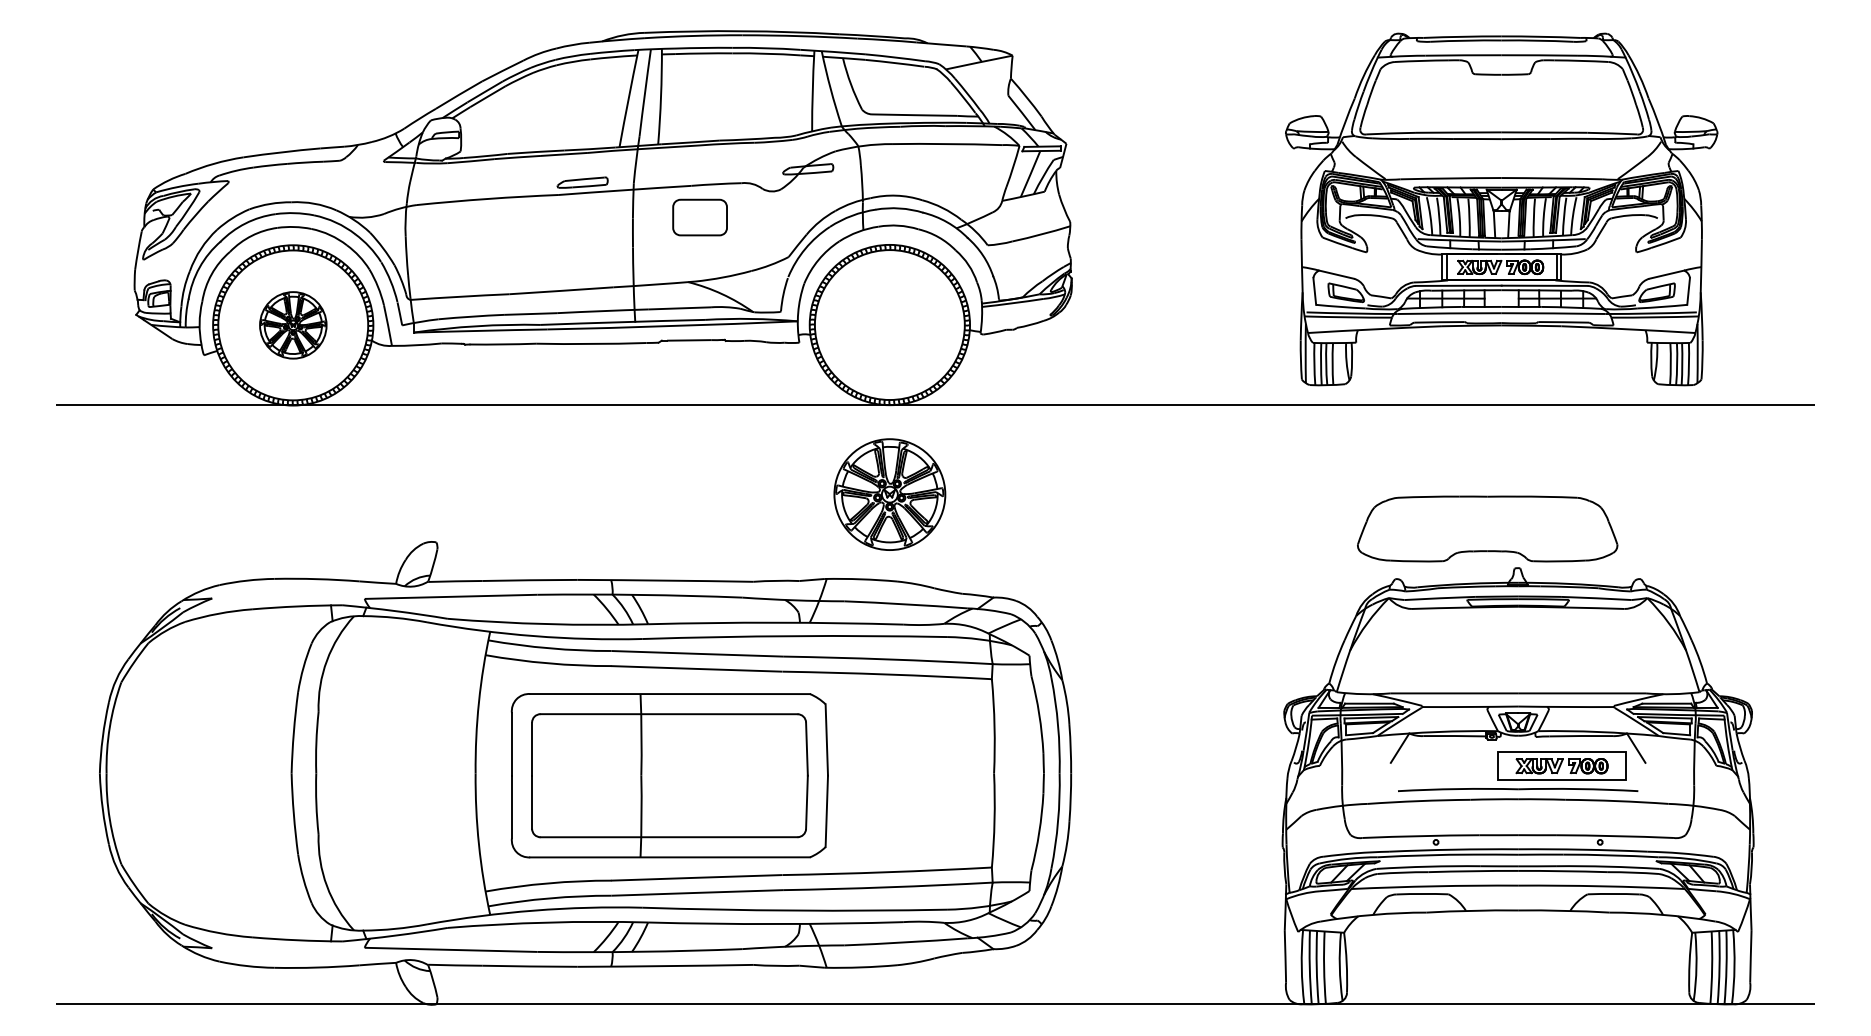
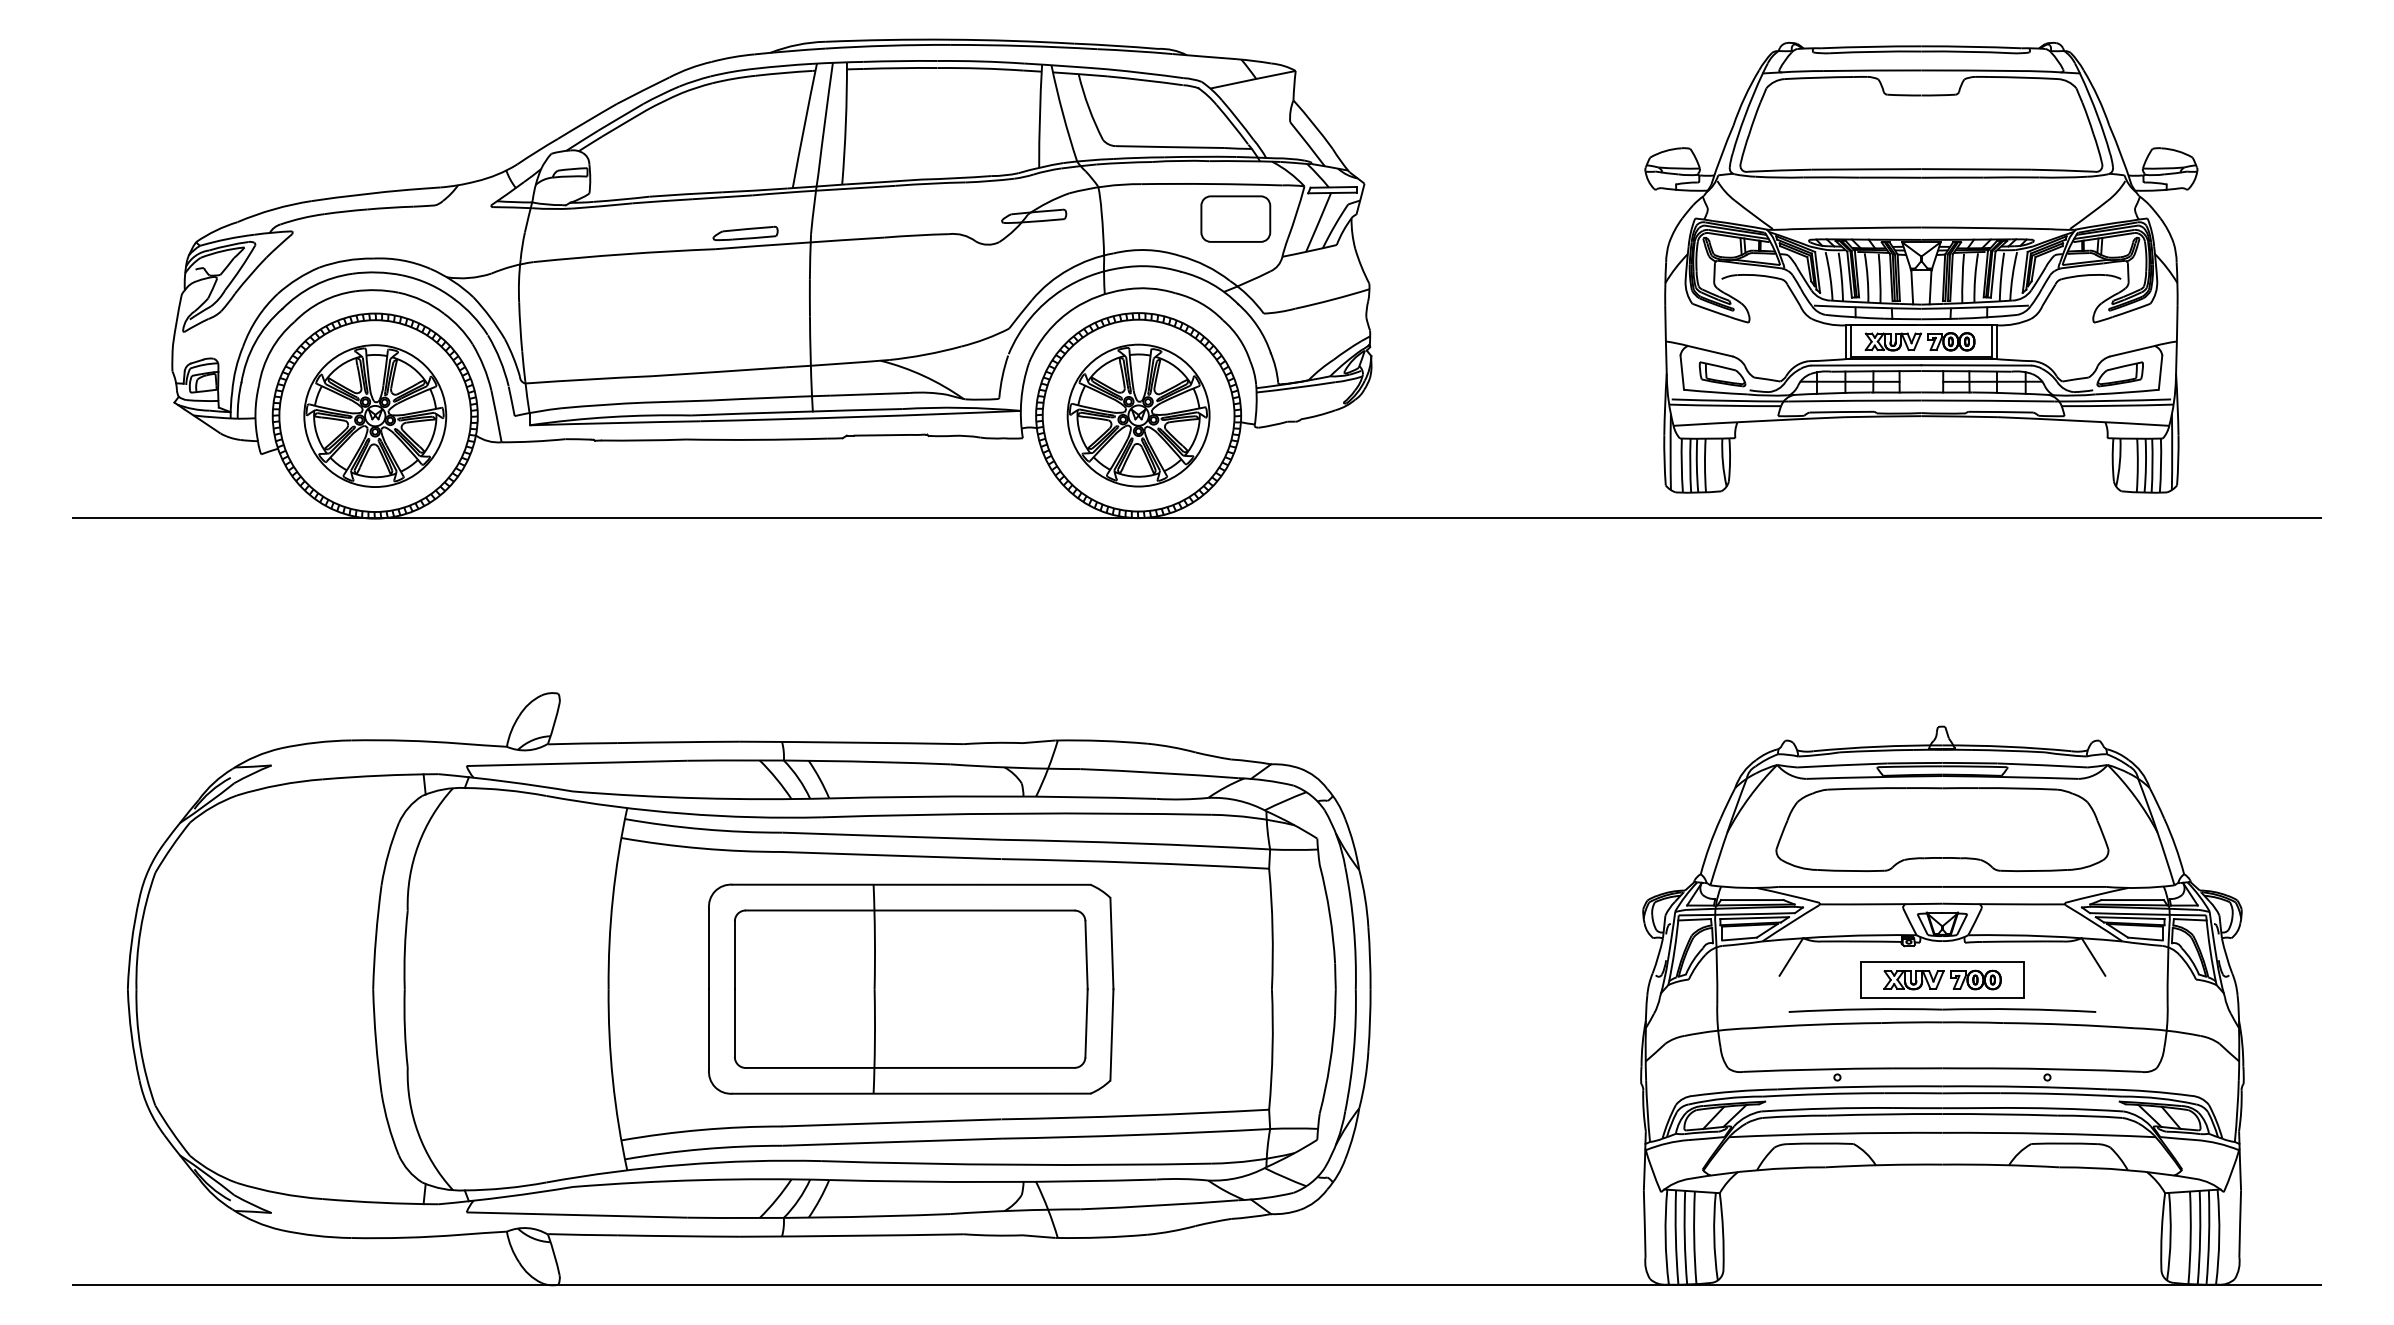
part: (699, 217) -> (1235, 218), moved
part: (293, 324) -> (375, 415), size x1.67
part: (889, 494) -> (1138, 415), moved
part: (1487, 528) -> (1942, 829), moved
part: (1561, 765) -> (1942, 979), moved
part: (670, 775) -> (911, 988), moved

